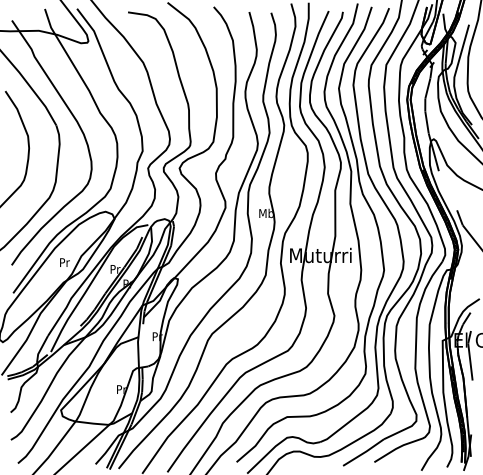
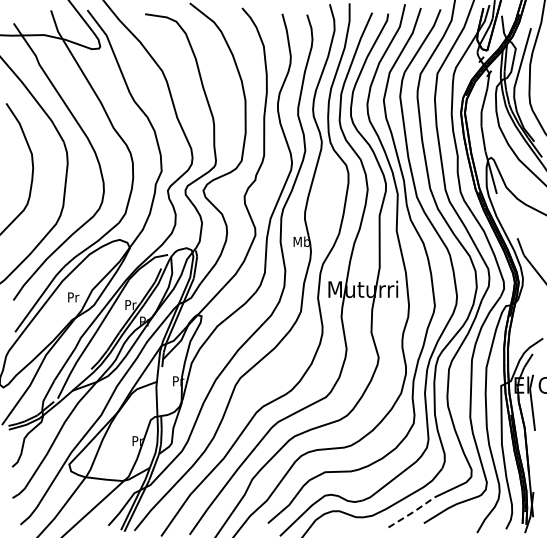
line: (364, 452) -> (412, 512), solid -> dashed

